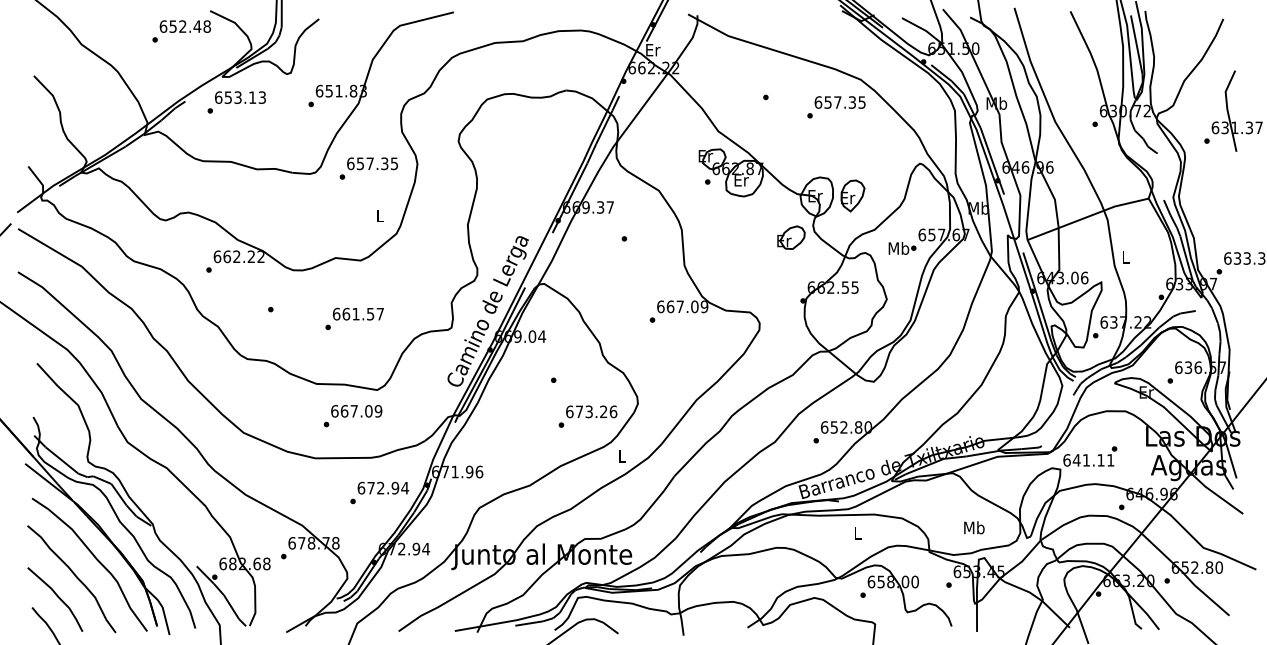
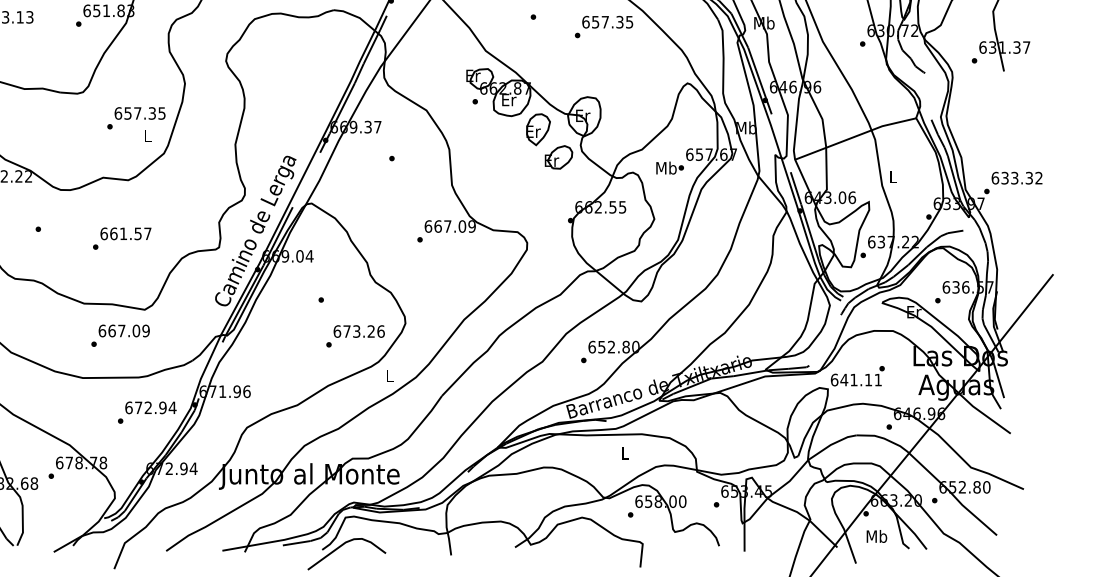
text: (368, 168) -> (136, 118), moved
part: (852, 195) -> (538, 129), moved
text: (974, 527) -> (877, 536), moved

